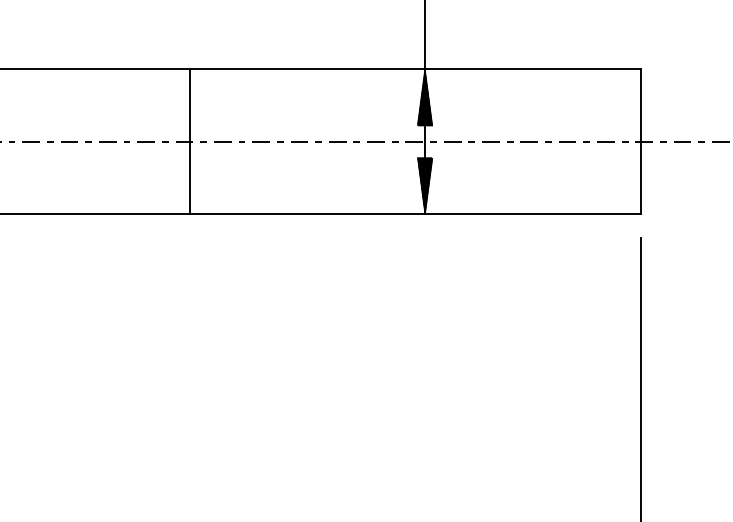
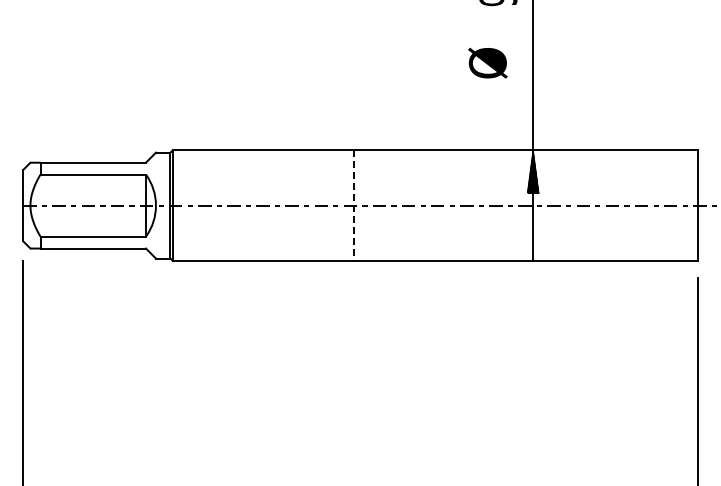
line: (189, 143) -> (354, 206), solid -> dashed
hatch: (424, 185) -> (532, 238), removed

